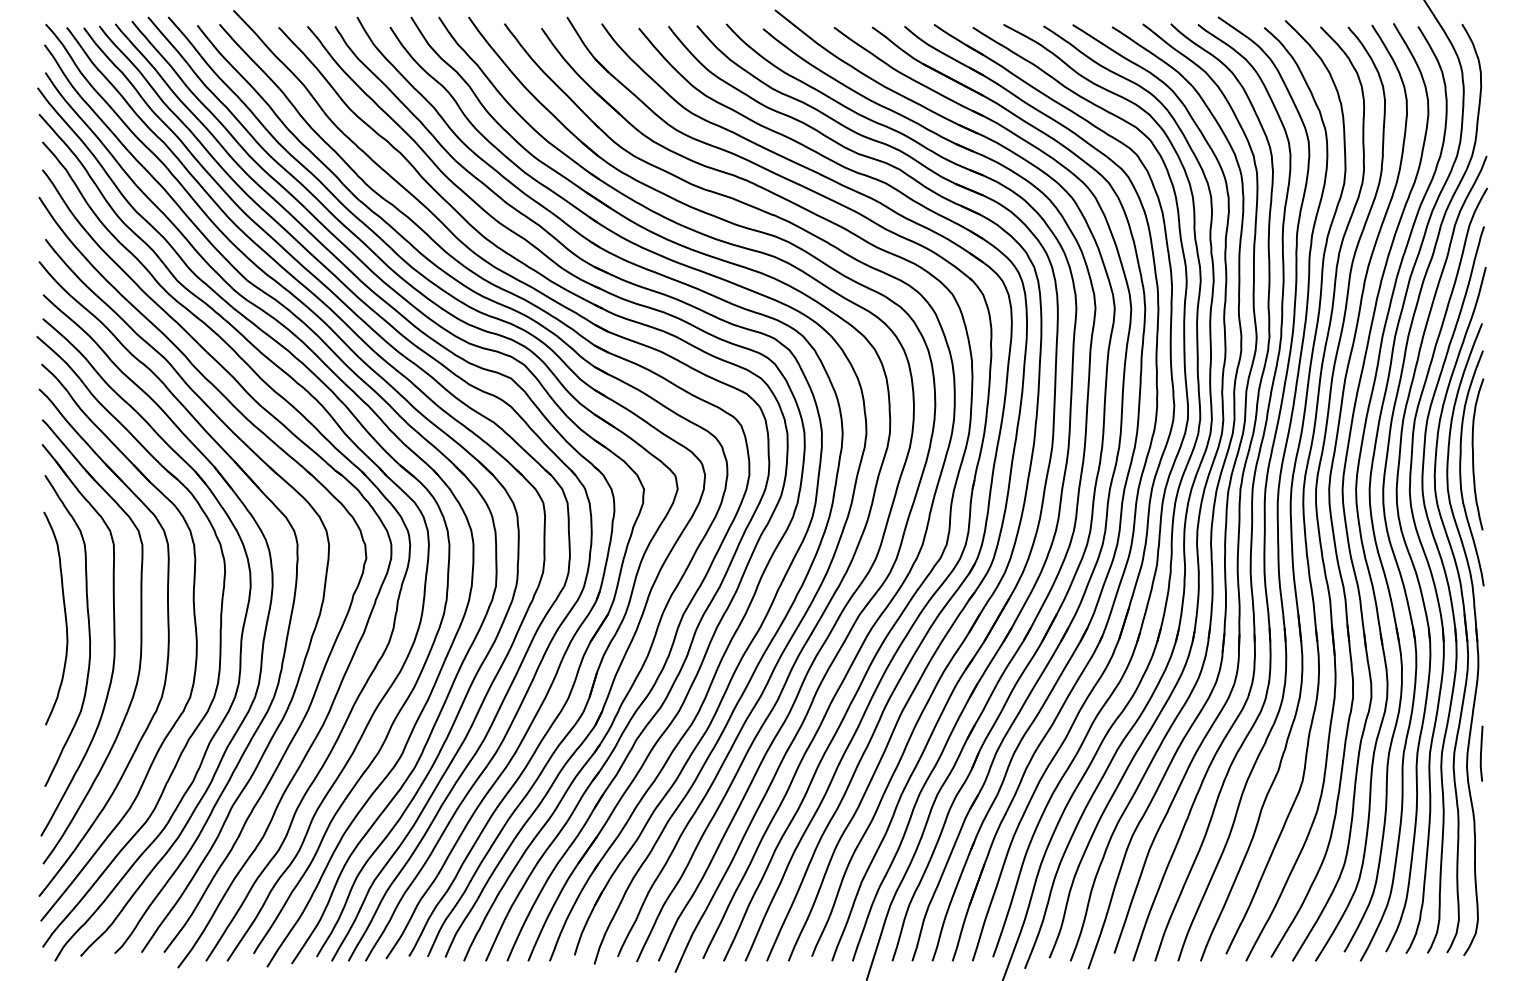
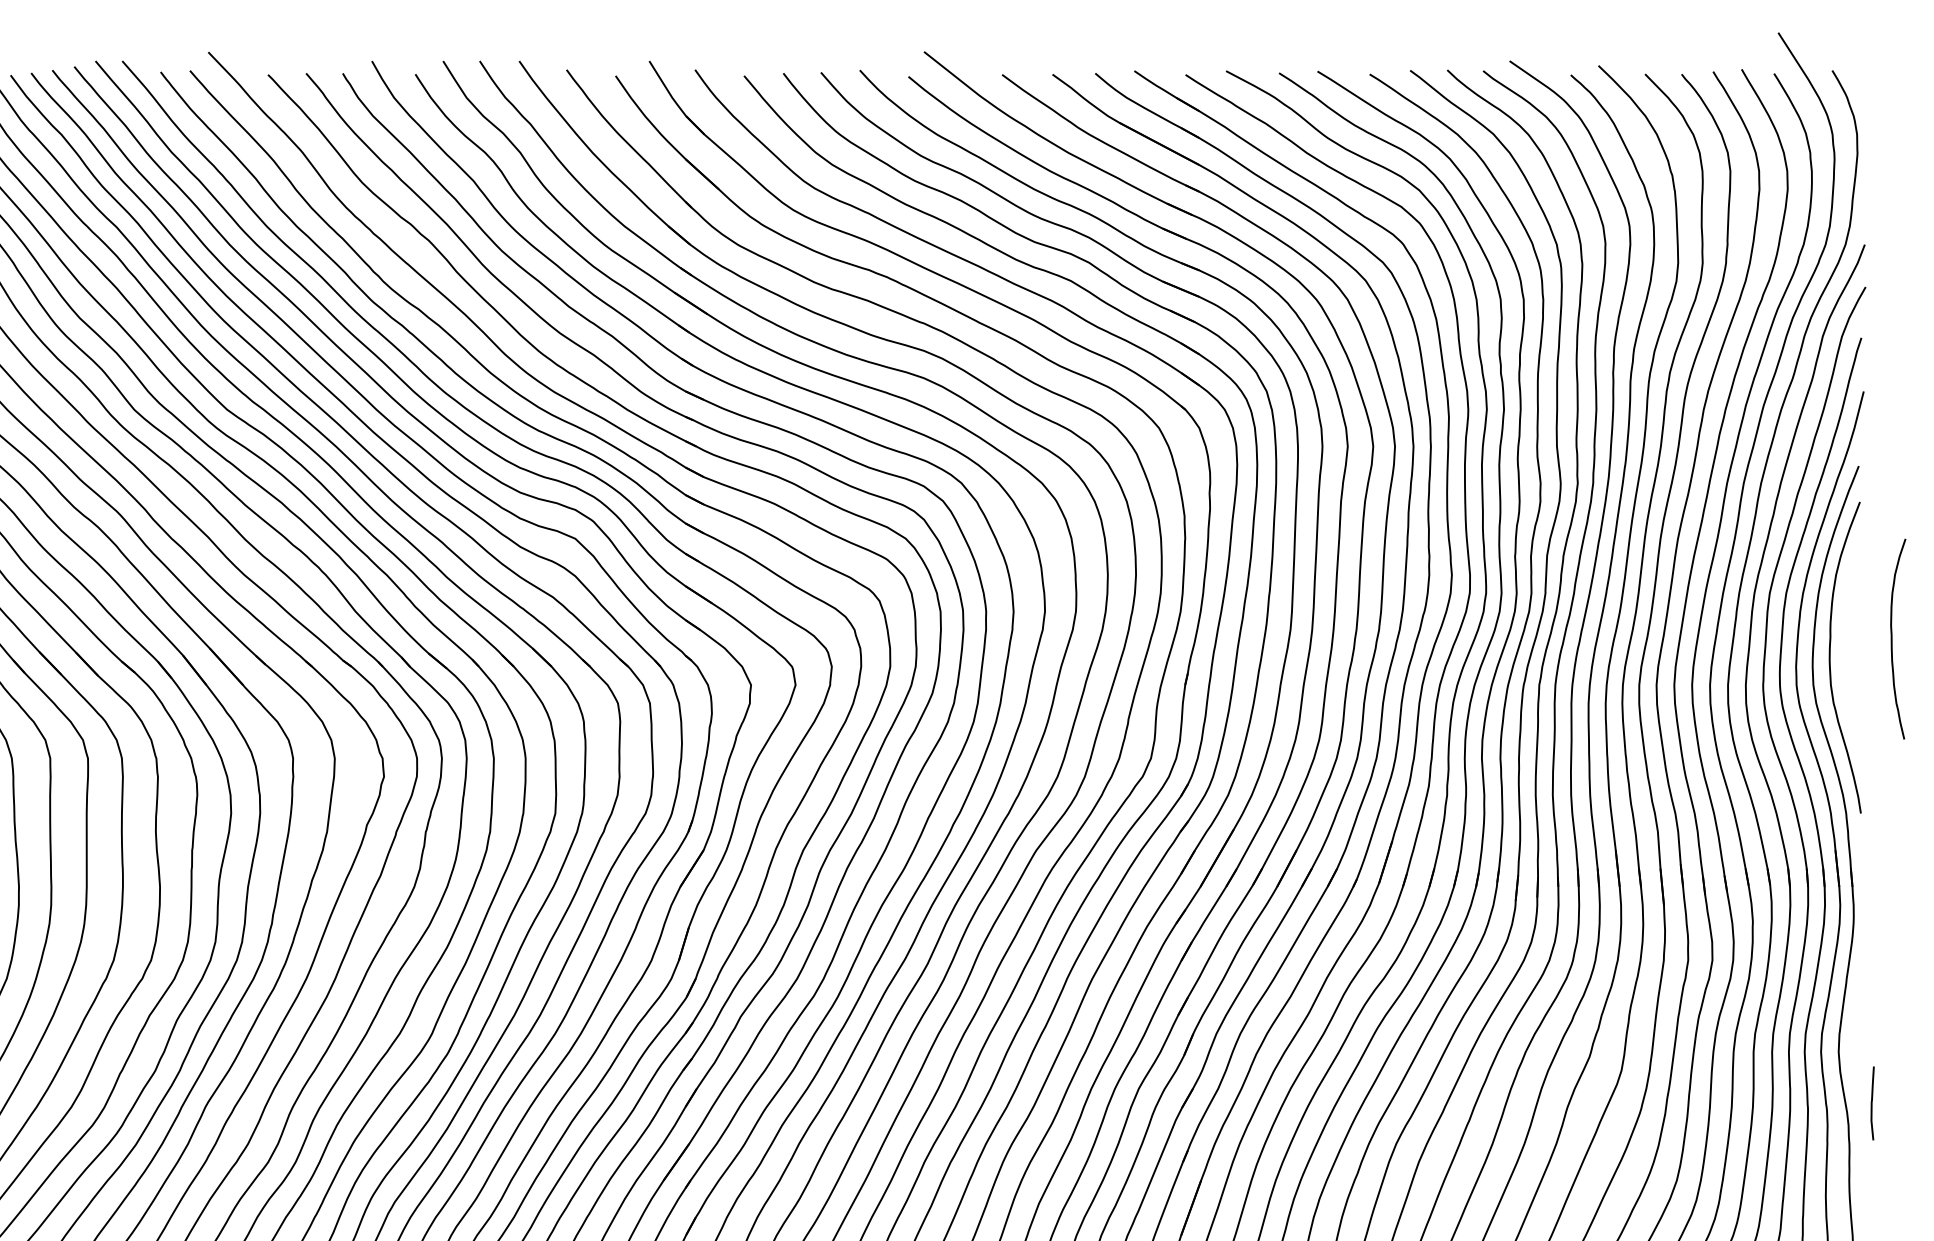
curve: (1473, 454) -> (1892, 639), moved
curve: (1481, 753) -> (1872, 1103), moved

